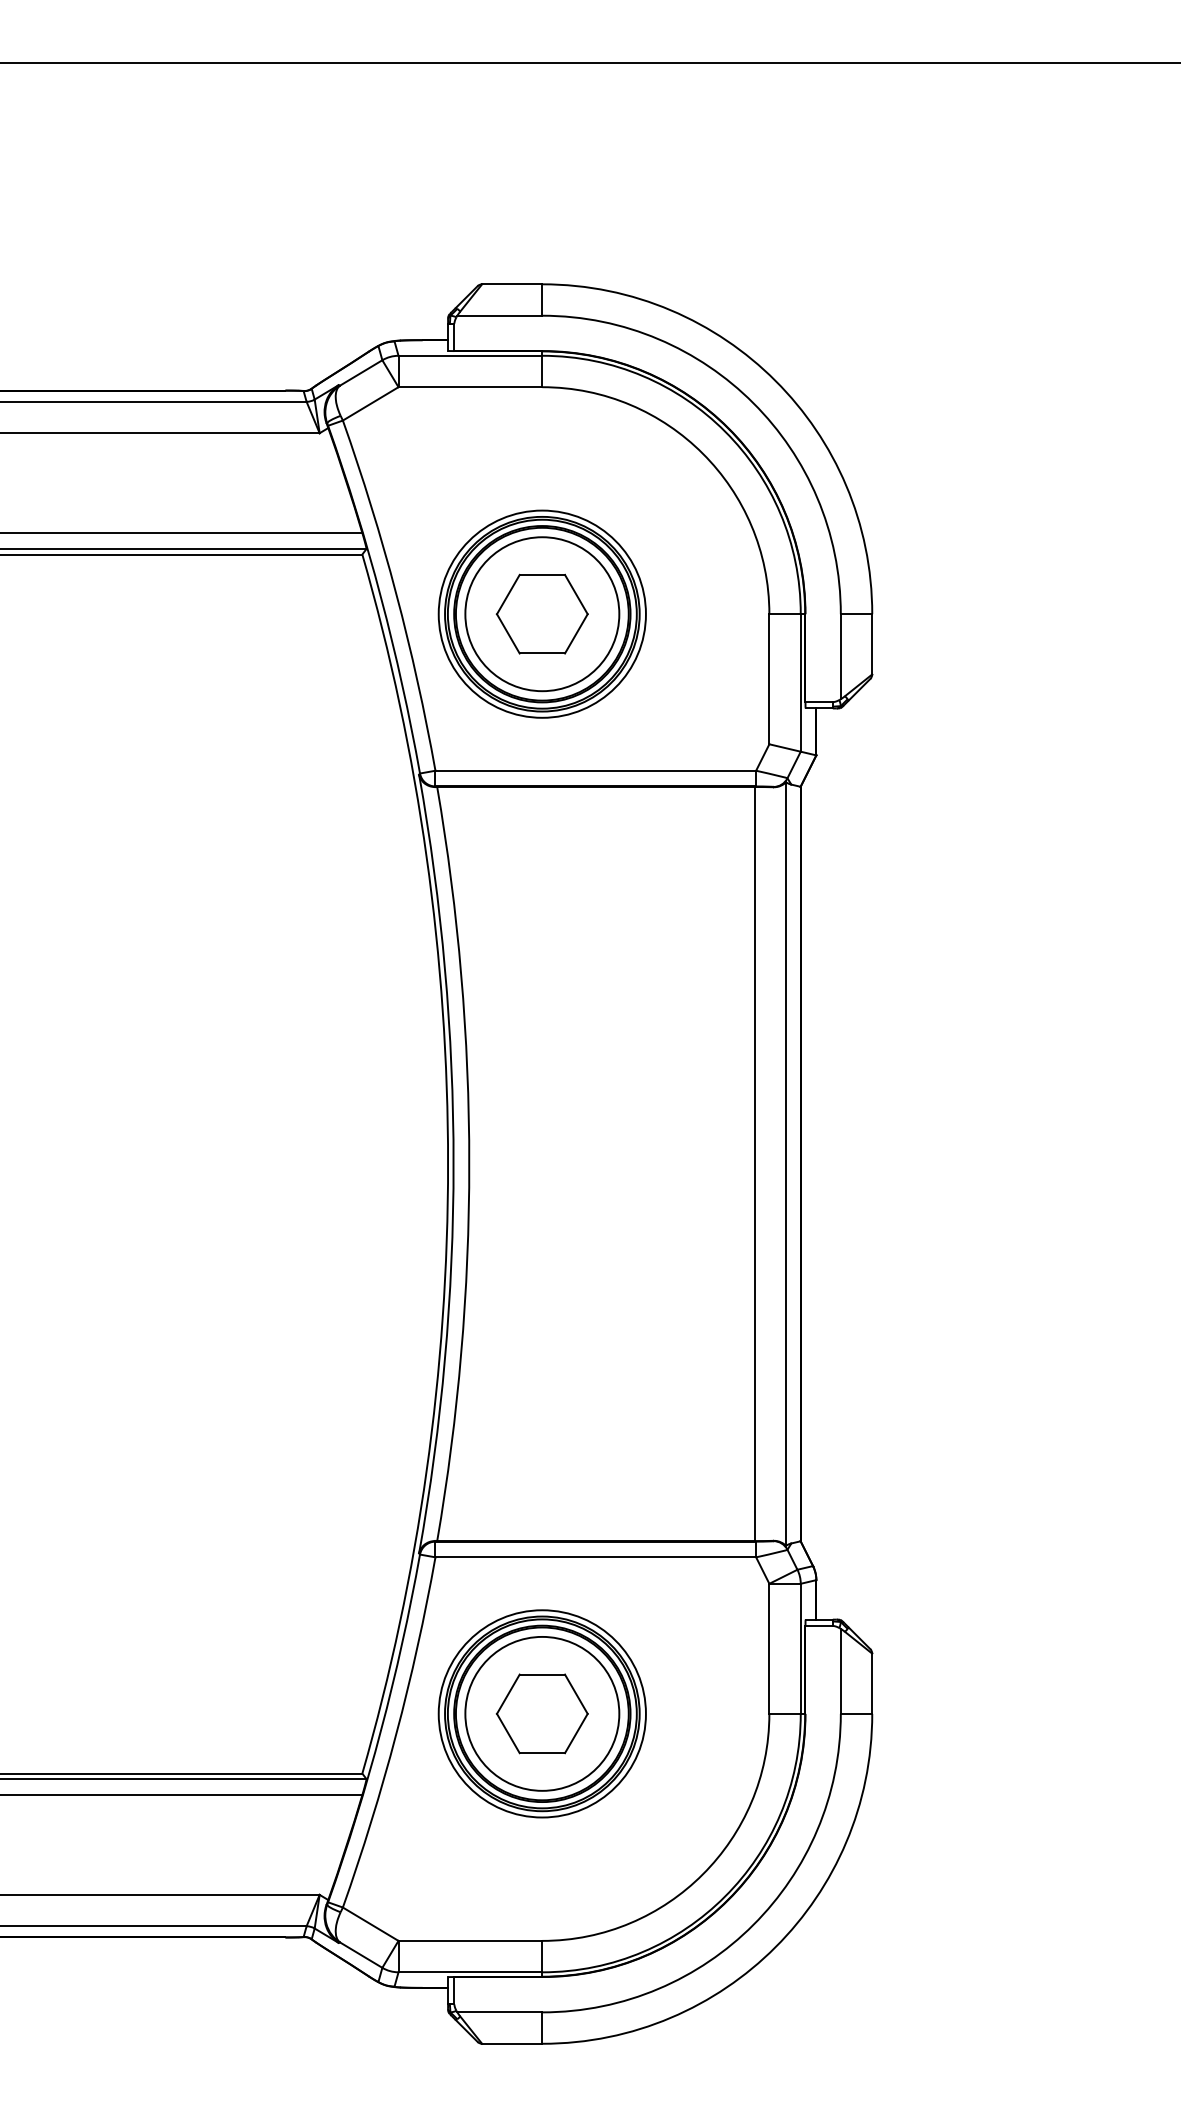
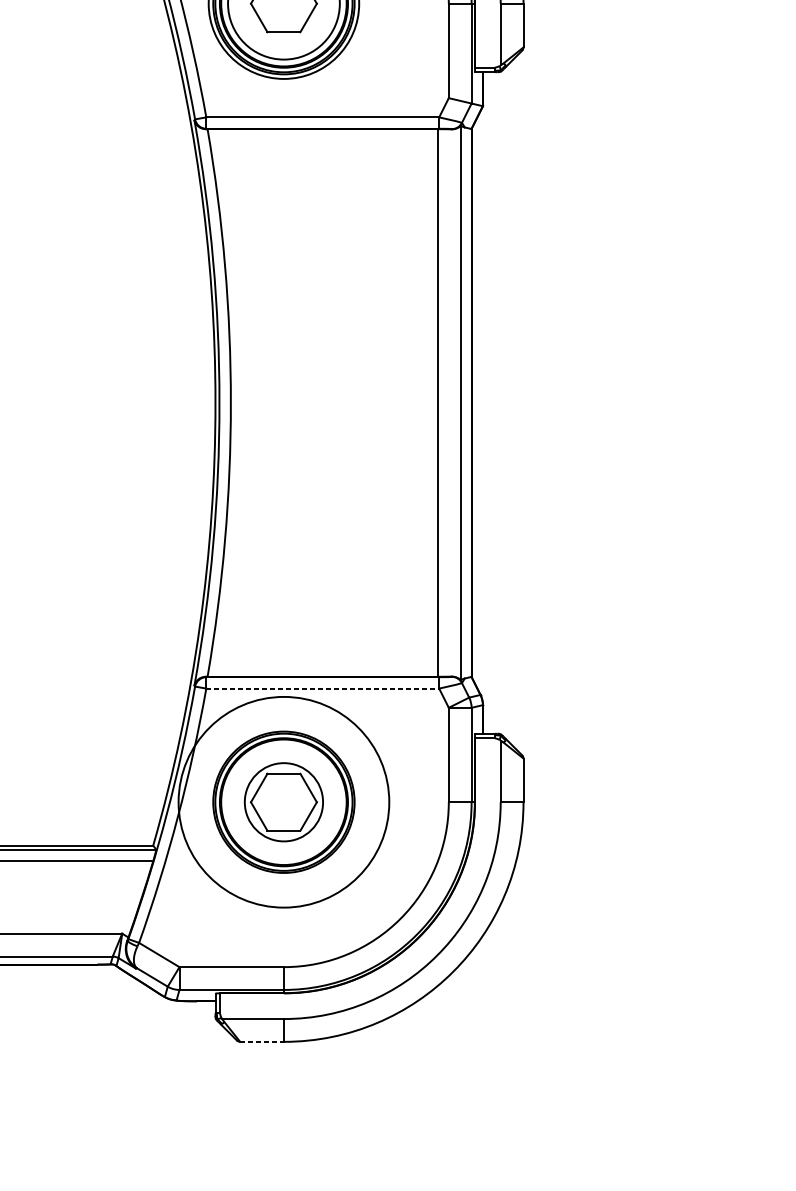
line: (596, 1557) -> (323, 688), solid -> dashed
circle: (541, 1713) -> (283, 802), size x1.4
circle: (542, 1713) -> (284, 802), size x0.7
line: (512, 2043) -> (262, 1041), solid -> dashed

